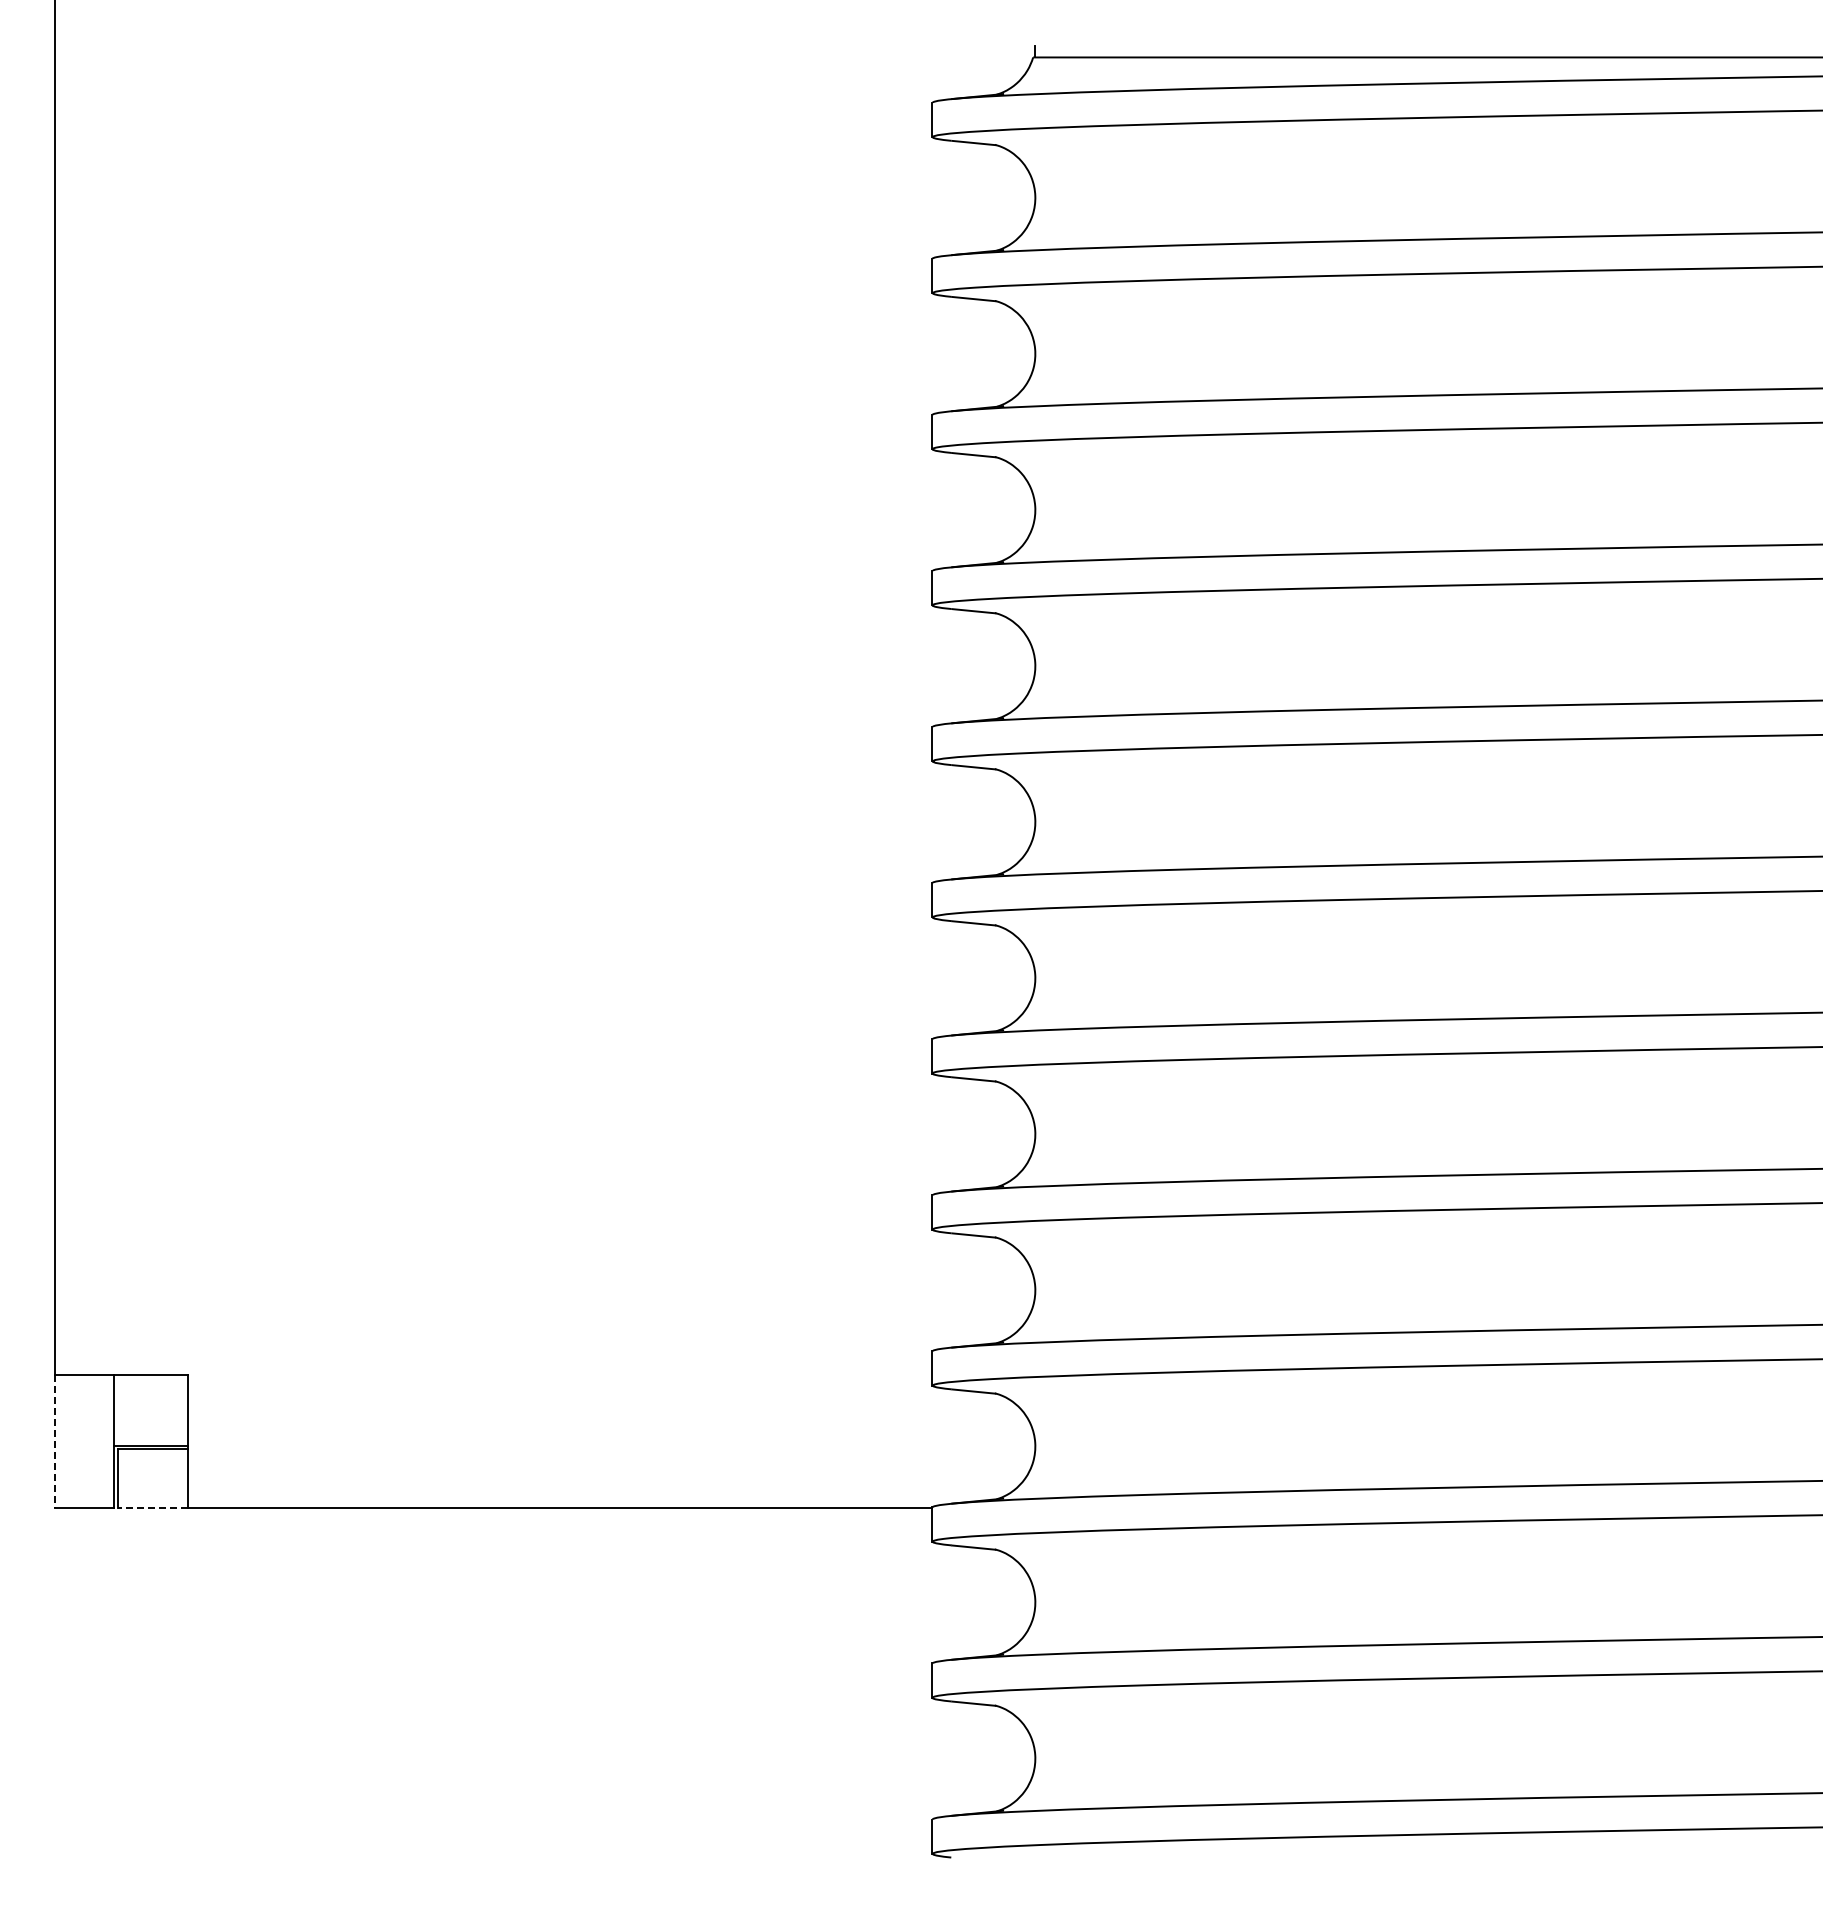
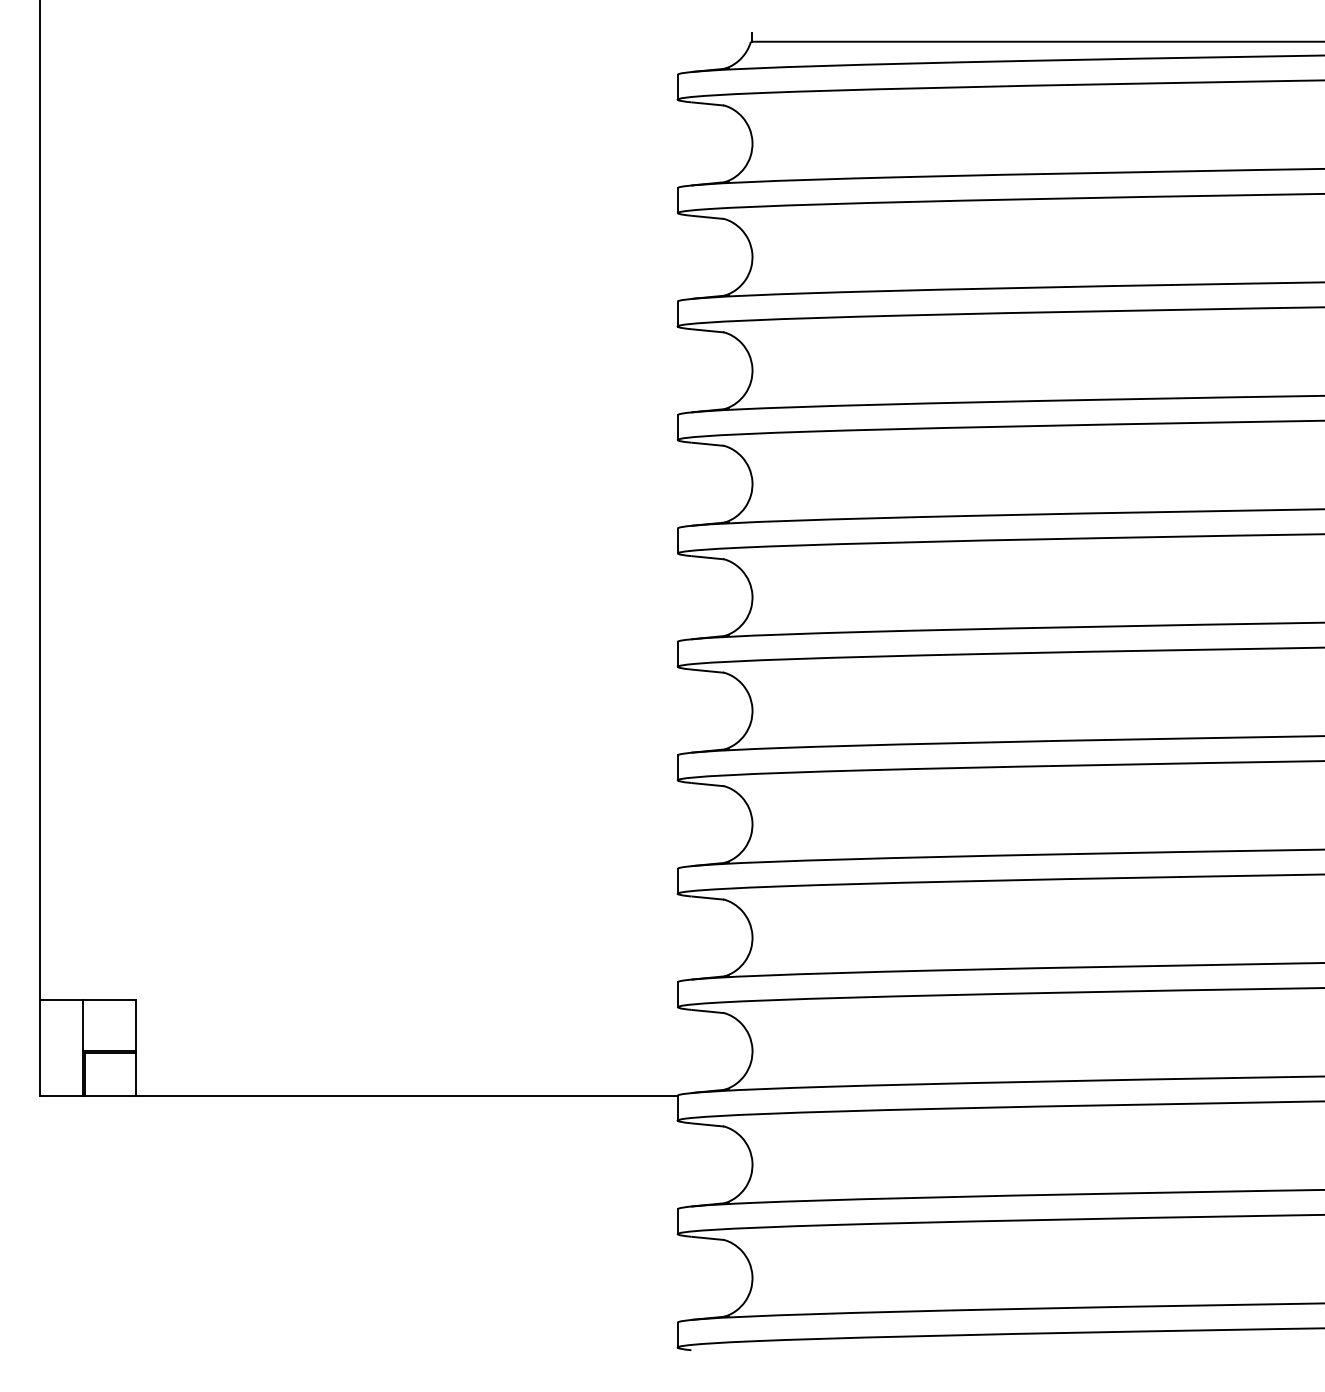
line: (54, 1442) -> (39, 1048), dashed -> solid
line: (152, 1508) -> (110, 1096), dashed -> solid

